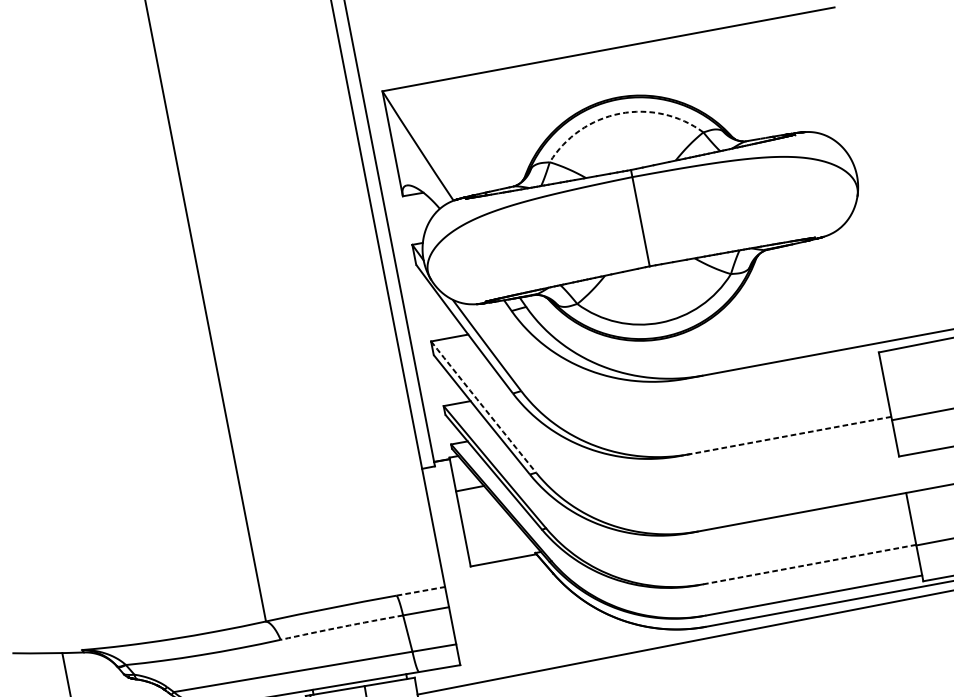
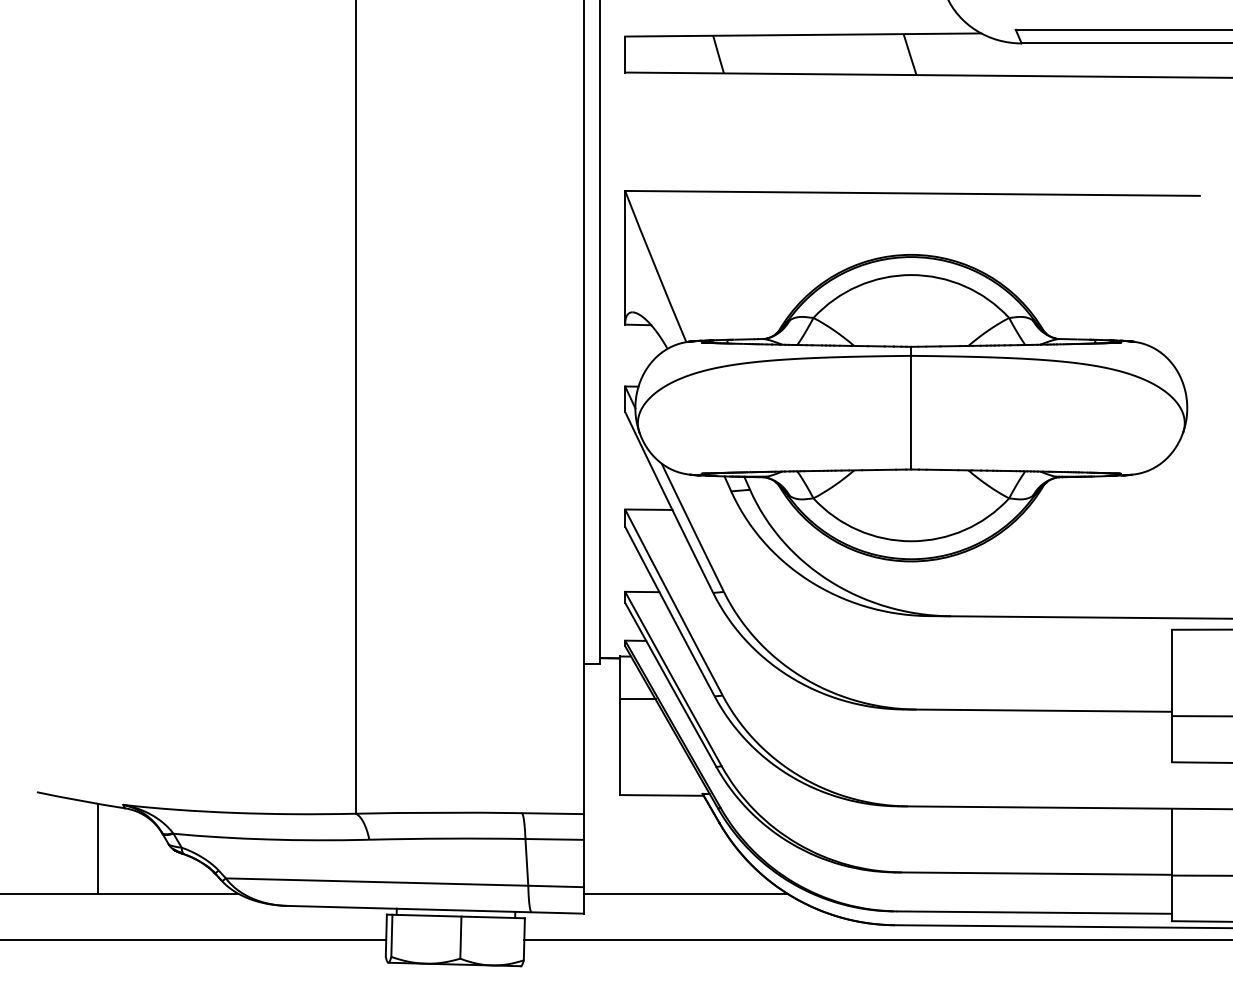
arc: (620, 113) -> (911, 275), dashed -> solid
arc: (483, 407) -> (673, 602), dashed -> solid
line: (785, 436) -> (1037, 710), dashed -> solid
line: (807, 564) -> (1033, 873), dashed -> solid
line: (421, 591) -> (553, 813), dashed -> solid
arc: (341, 626) -> (447, 838), dashed -> solid
line: (537, 633) -> (685, 893), added

